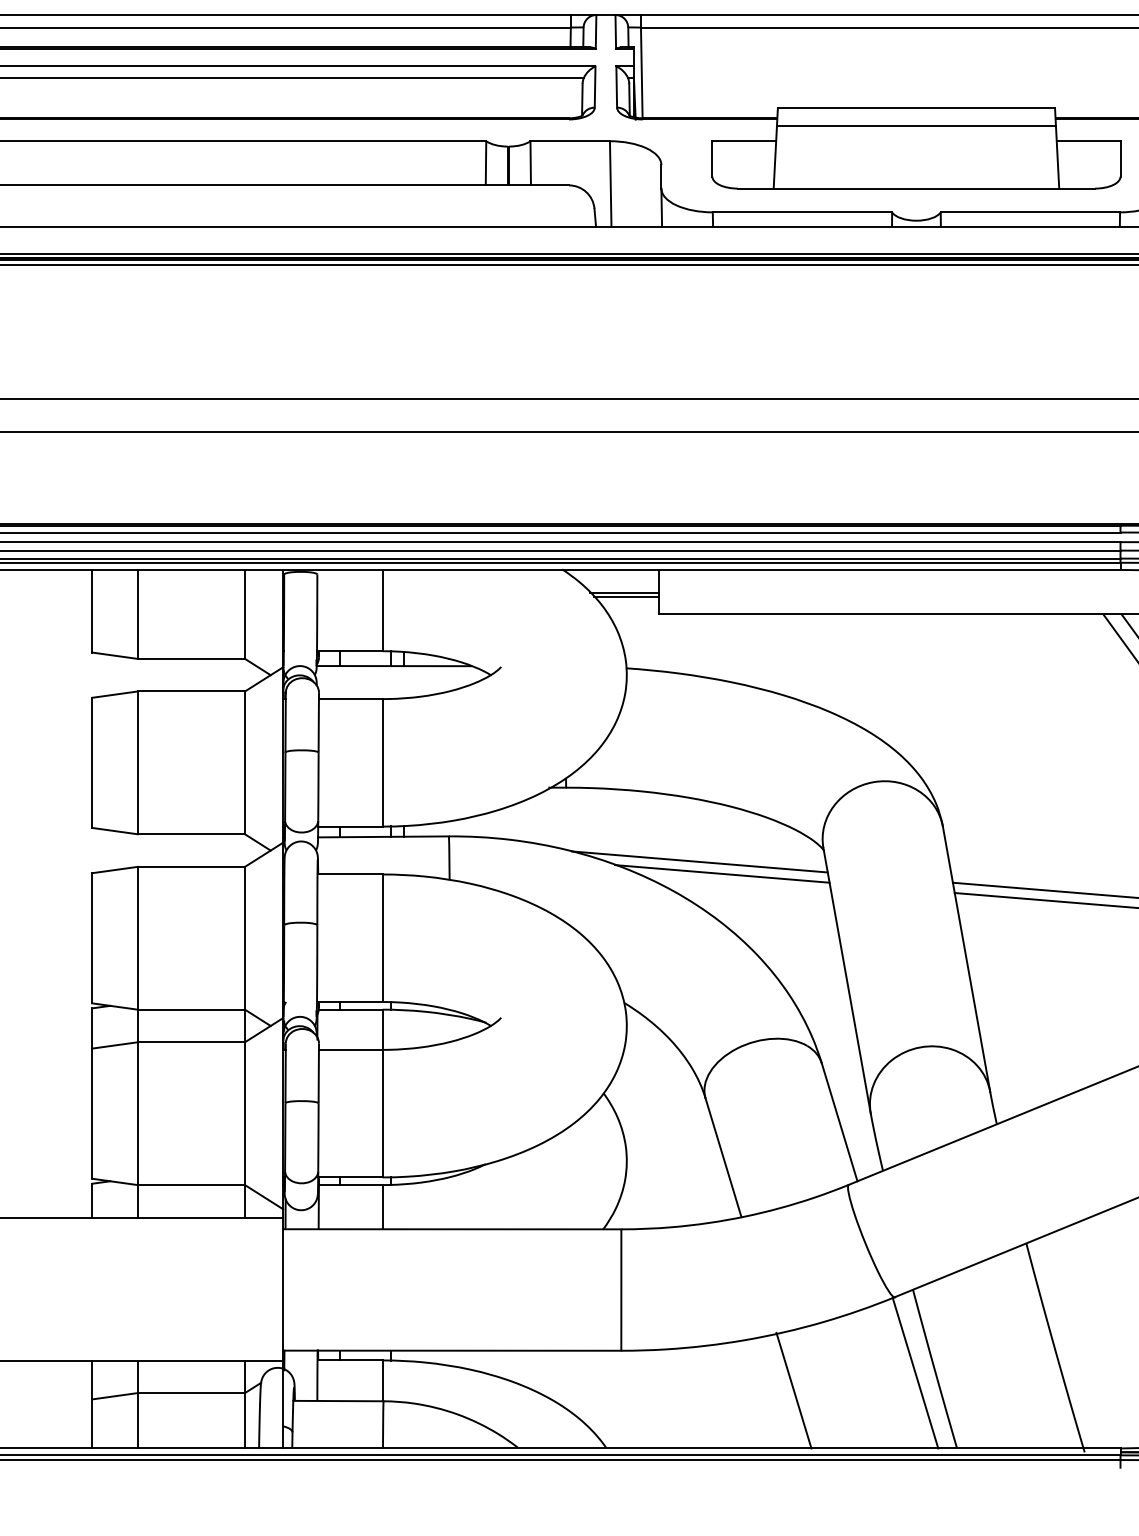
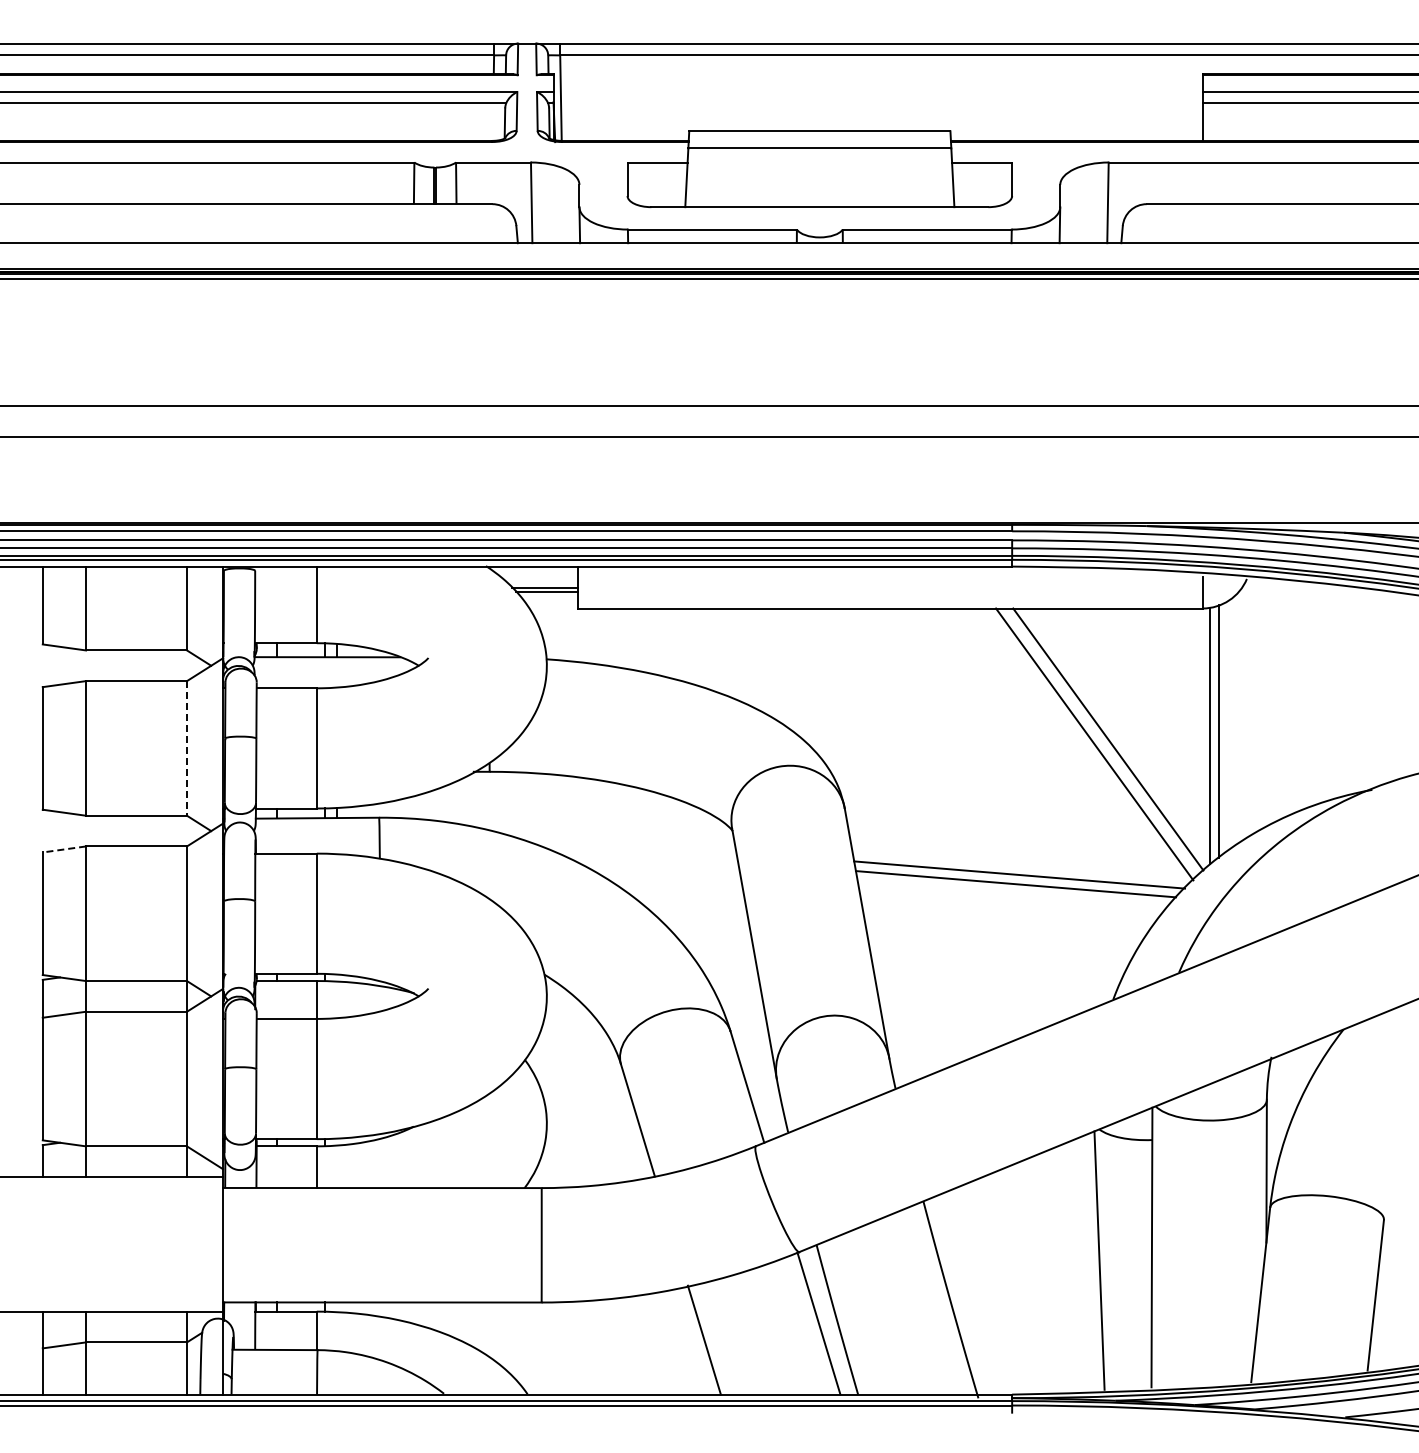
line: (245, 762) -> (187, 748), solid -> dashed
line: (699, 861) -> (615, 841), removed
line: (115, 870) -> (64, 849), solid -> dashed
line: (721, 873) -> (636, 852), removed

